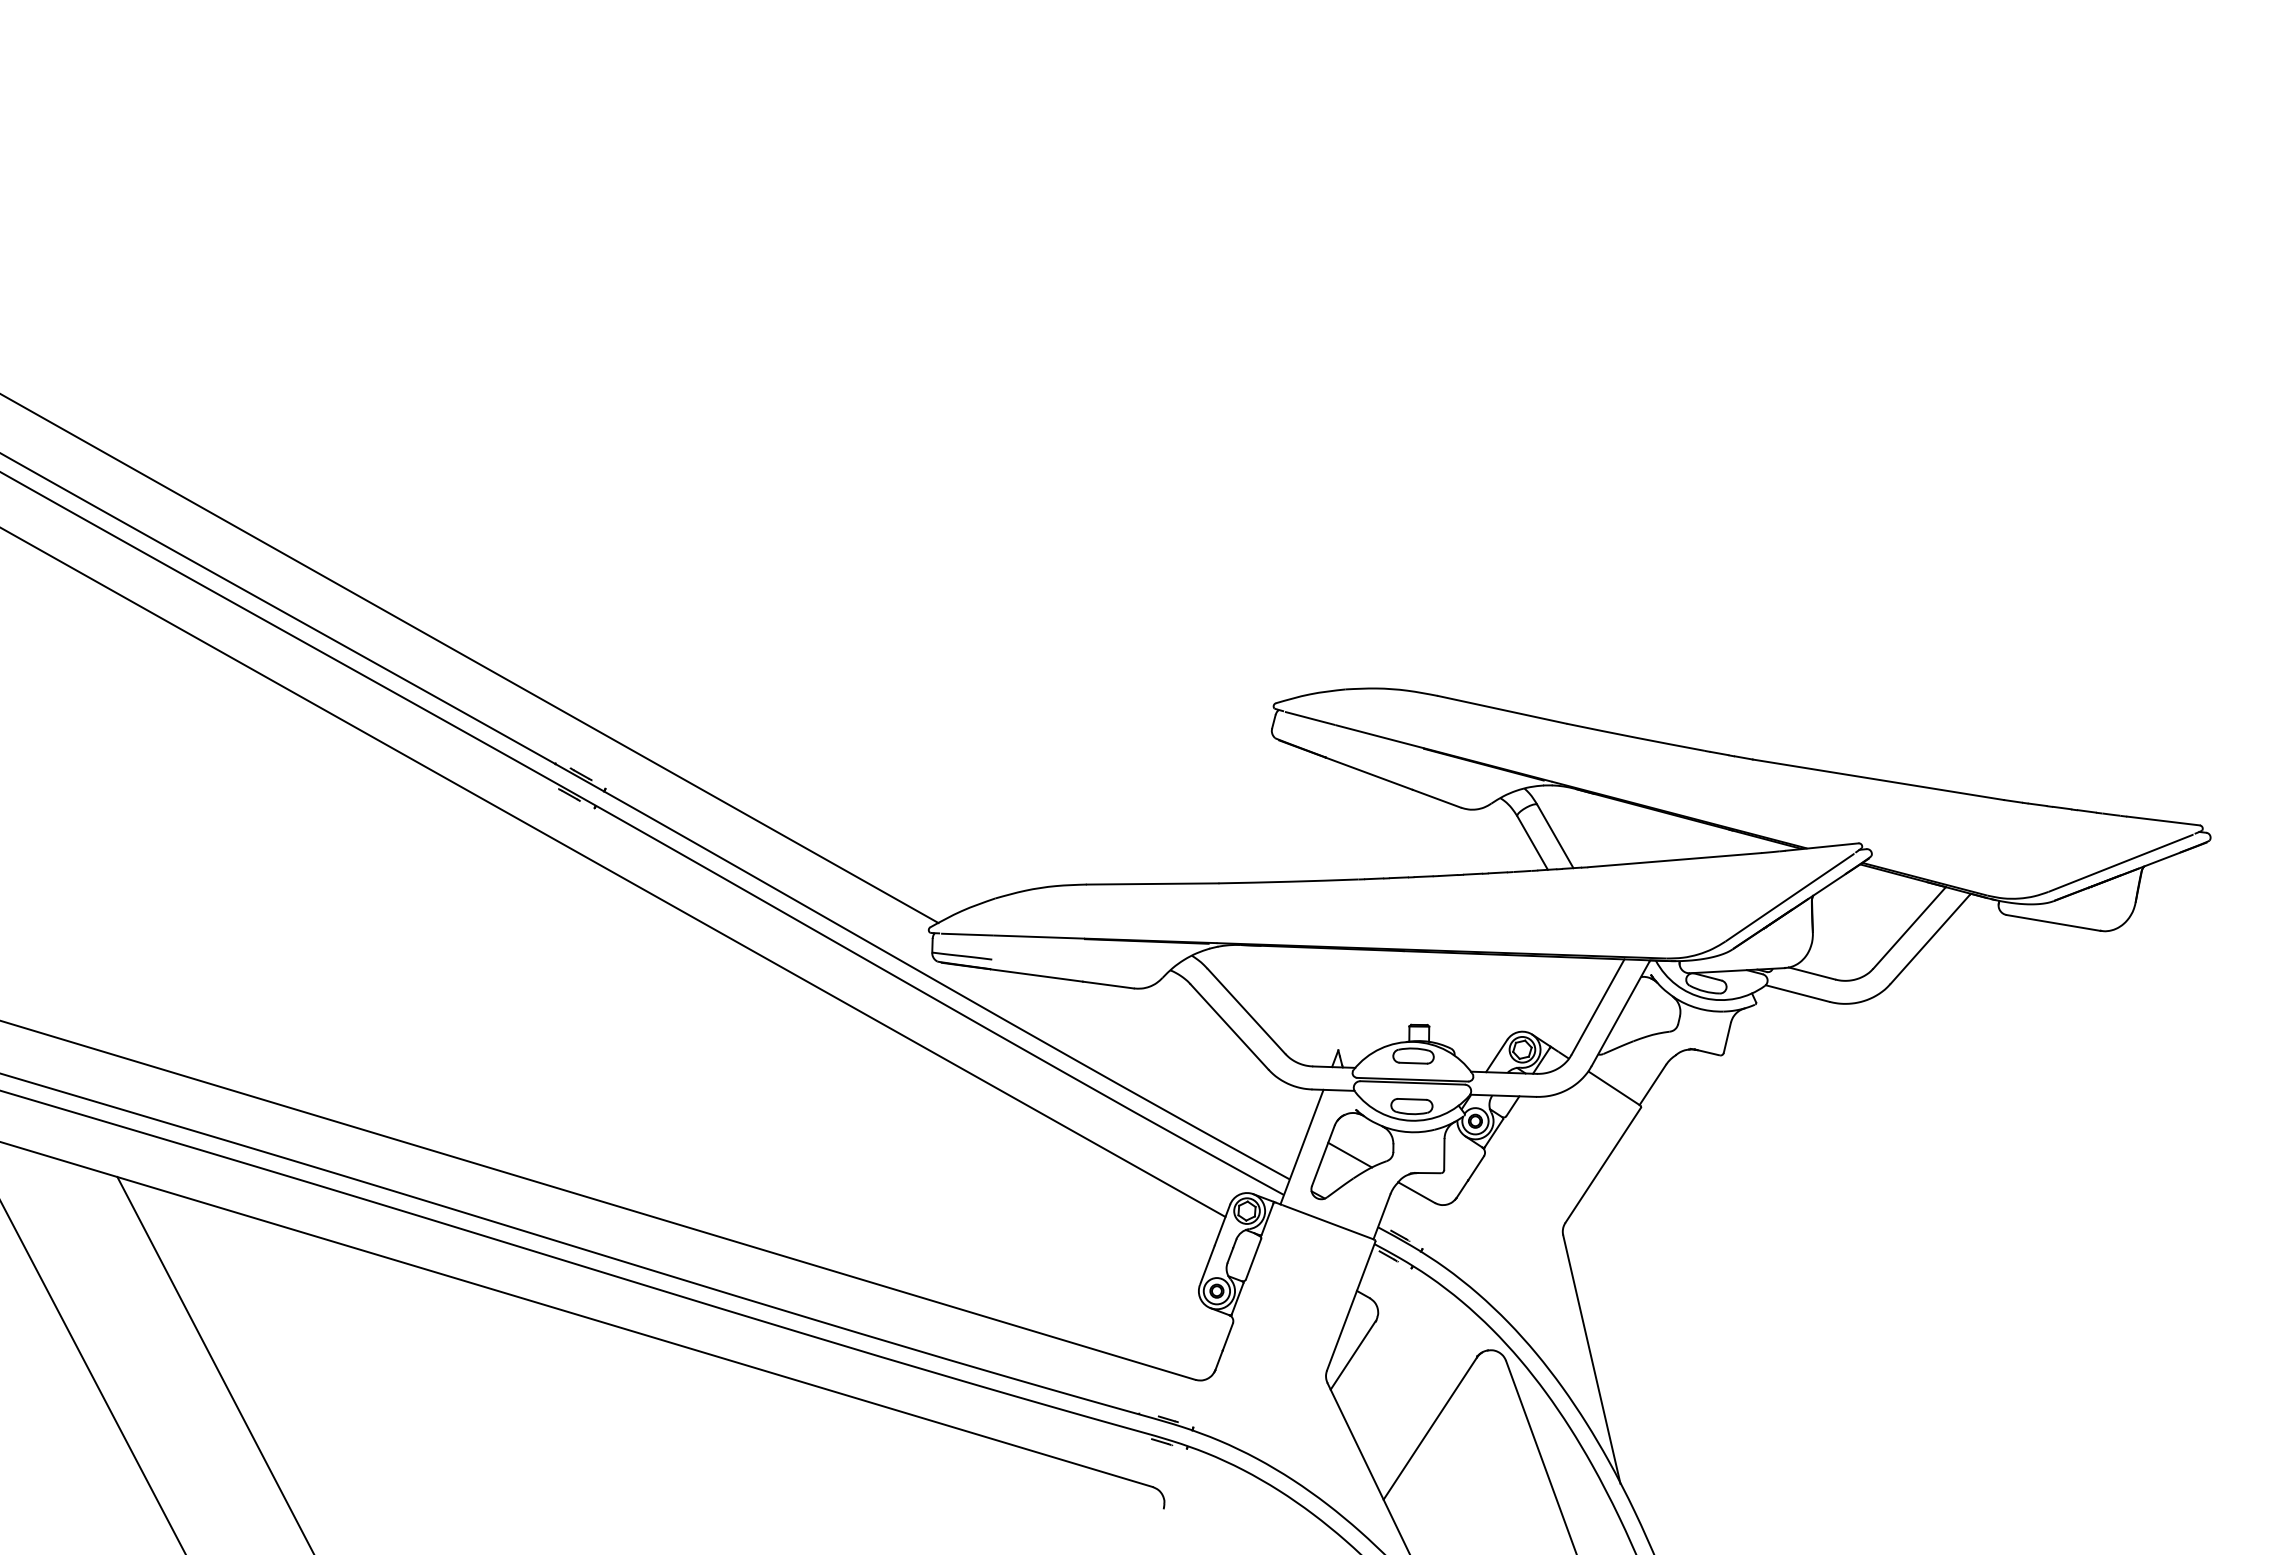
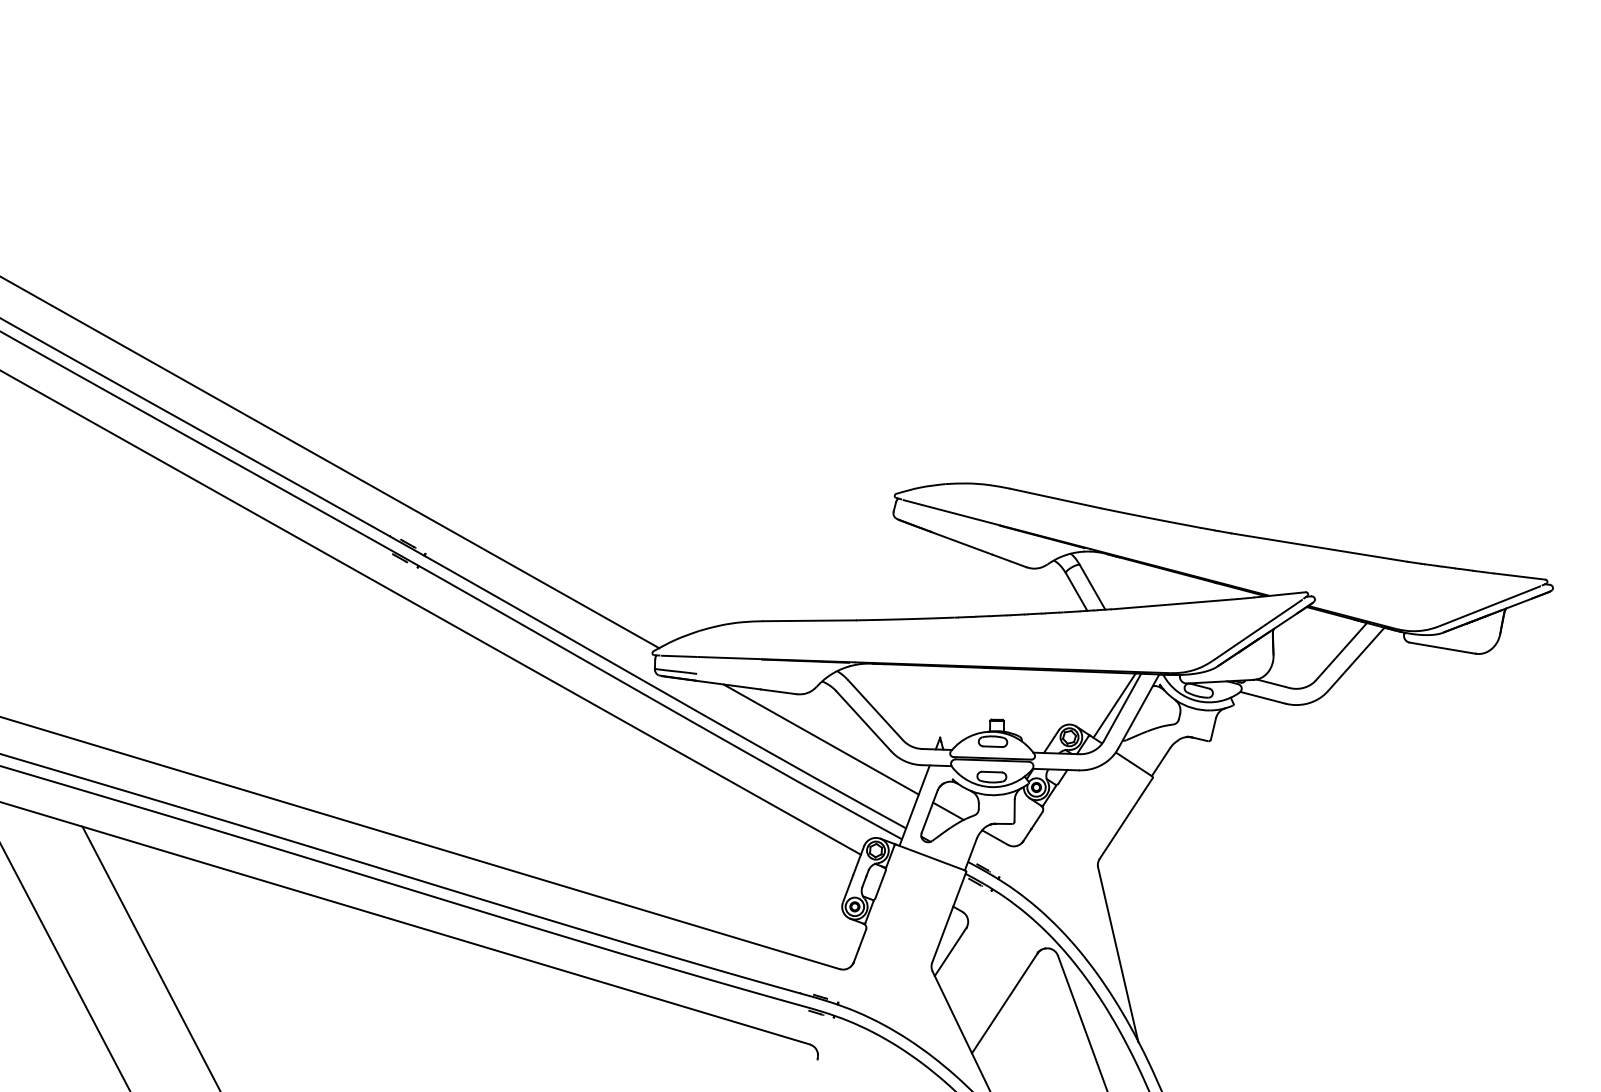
line: (1586, 1004) -> (1114, 705), added
line: (1168, 1052) -> (820, 739), added

